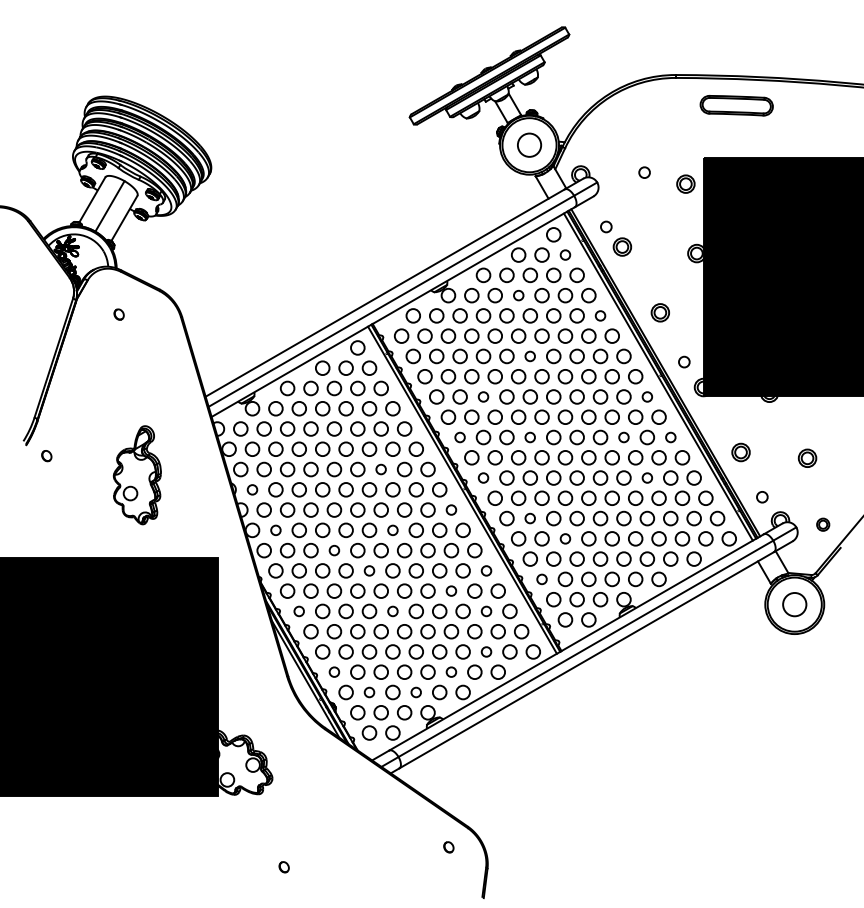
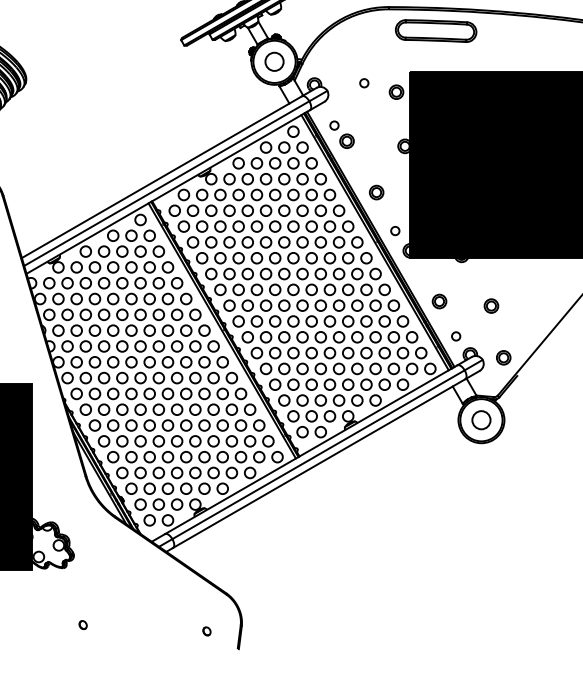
part: (736, 105) -> (436, 30), size x1.43
circle: (565, 254) -> (302, 147), size x1.43
circle: (518, 295) -> (265, 179), size x1.43
circle: (600, 315) -> (329, 194), size x1.43
circle: (529, 356) -> (274, 226), size x1.43
circle: (483, 396) -> (238, 257), size x1.43
circle: (647, 396) -> (366, 257), size x1.43
circle: (459, 437) -> (219, 289), size x1.43
circle: (529, 437) -> (274, 289), size x1.43
circle: (623, 437) -> (347, 289), size x1.43
circle: (670, 437) -> (384, 289), size x1.43
circle: (380, 469) -> (158, 314), size x1.43
circle: (483, 477) -> (238, 321), size x1.43
circle: (647, 477) -> (366, 321), size x1.43
circle: (252, 489) -> (58, 330), size x1.43
circle: (451, 509) -> (213, 346), size x1.43
circle: (529, 518) -> (274, 353), size x1.43
part: (822, 524) -> (503, 357), size x1.43
circle: (275, 530) -> (76, 362), size x1.43
circle: (392, 530) -> (167, 362), size x1.43
circle: (565, 538) -> (302, 368), size x1.43
circle: (334, 550) -> (122, 378), size x1.43
circle: (369, 570) -> (149, 393), size x1.43
circle: (486, 570) -> (240, 393), size x1.43
circle: (541, 579) -> (283, 400), size x1.43
circle: (451, 590) -> (213, 409), size x1.43
circle: (298, 611) -> (94, 425), size x1.43
circle: (392, 611) -> (167, 425), size x1.43
circle: (486, 611) -> (240, 425), size x1.43
circle: (486, 651) -> (240, 456), size x1.43
circle: (334, 671) -> (122, 472), size x1.43
circle: (451, 671) -> (213, 472), size x1.43
circle: (369, 692) -> (149, 488), size x1.43
circle: (415, 692) -> (185, 488), size x1.43
part: (448, 847) -> (206, 631), moved

